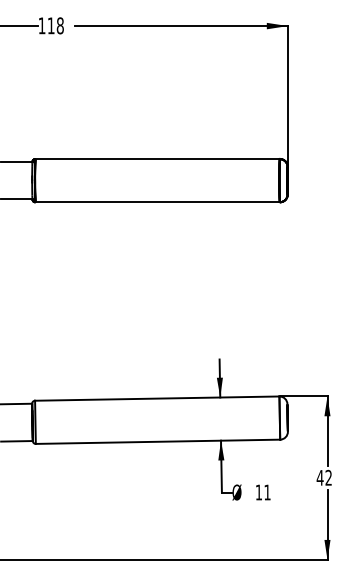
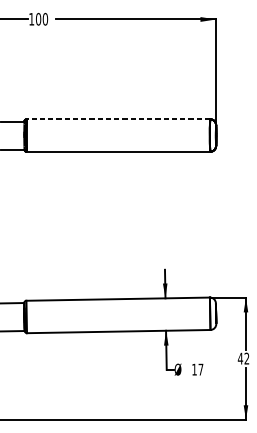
text: (55, 25) -> (41, 19), 118 -> 100
line: (157, 159) -> (118, 119), solid -> dashed
text: (267, 492) -> (200, 369), 11 -> 17

